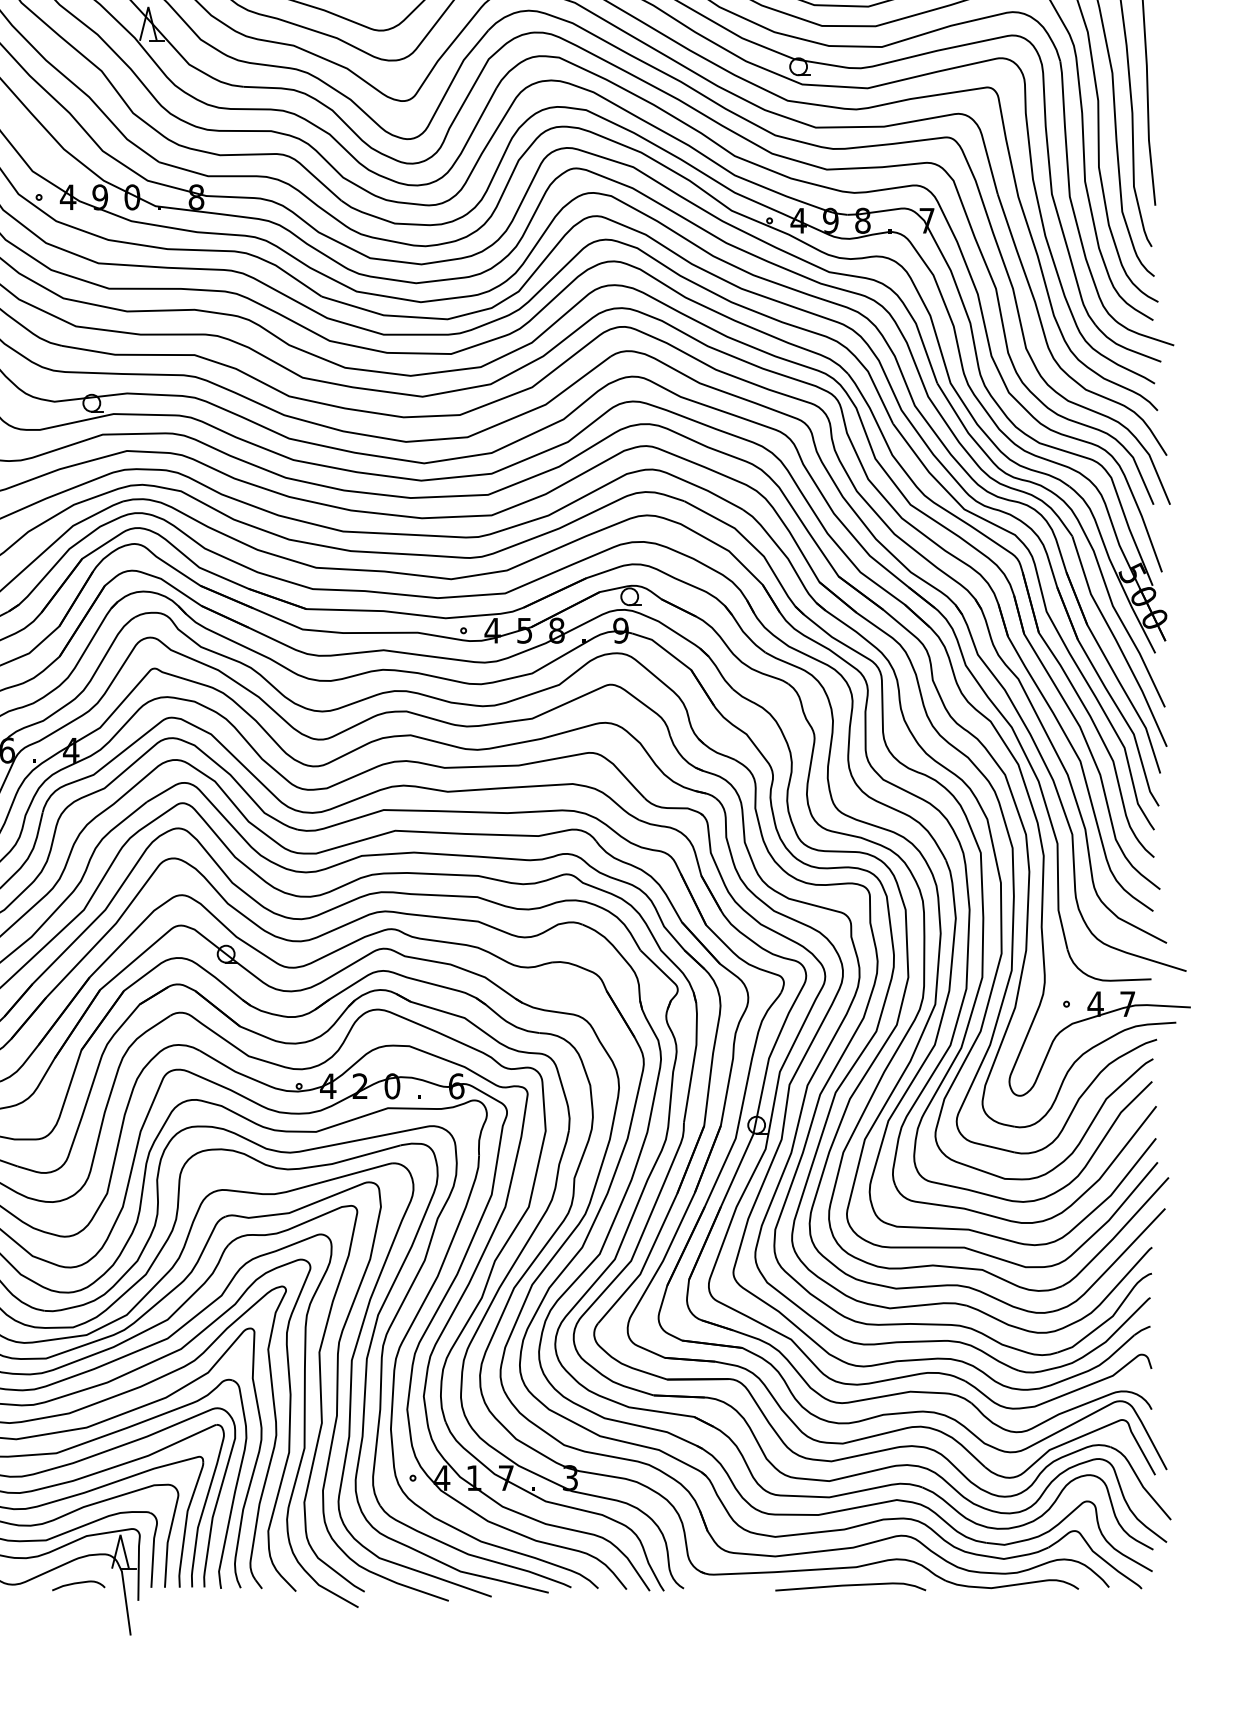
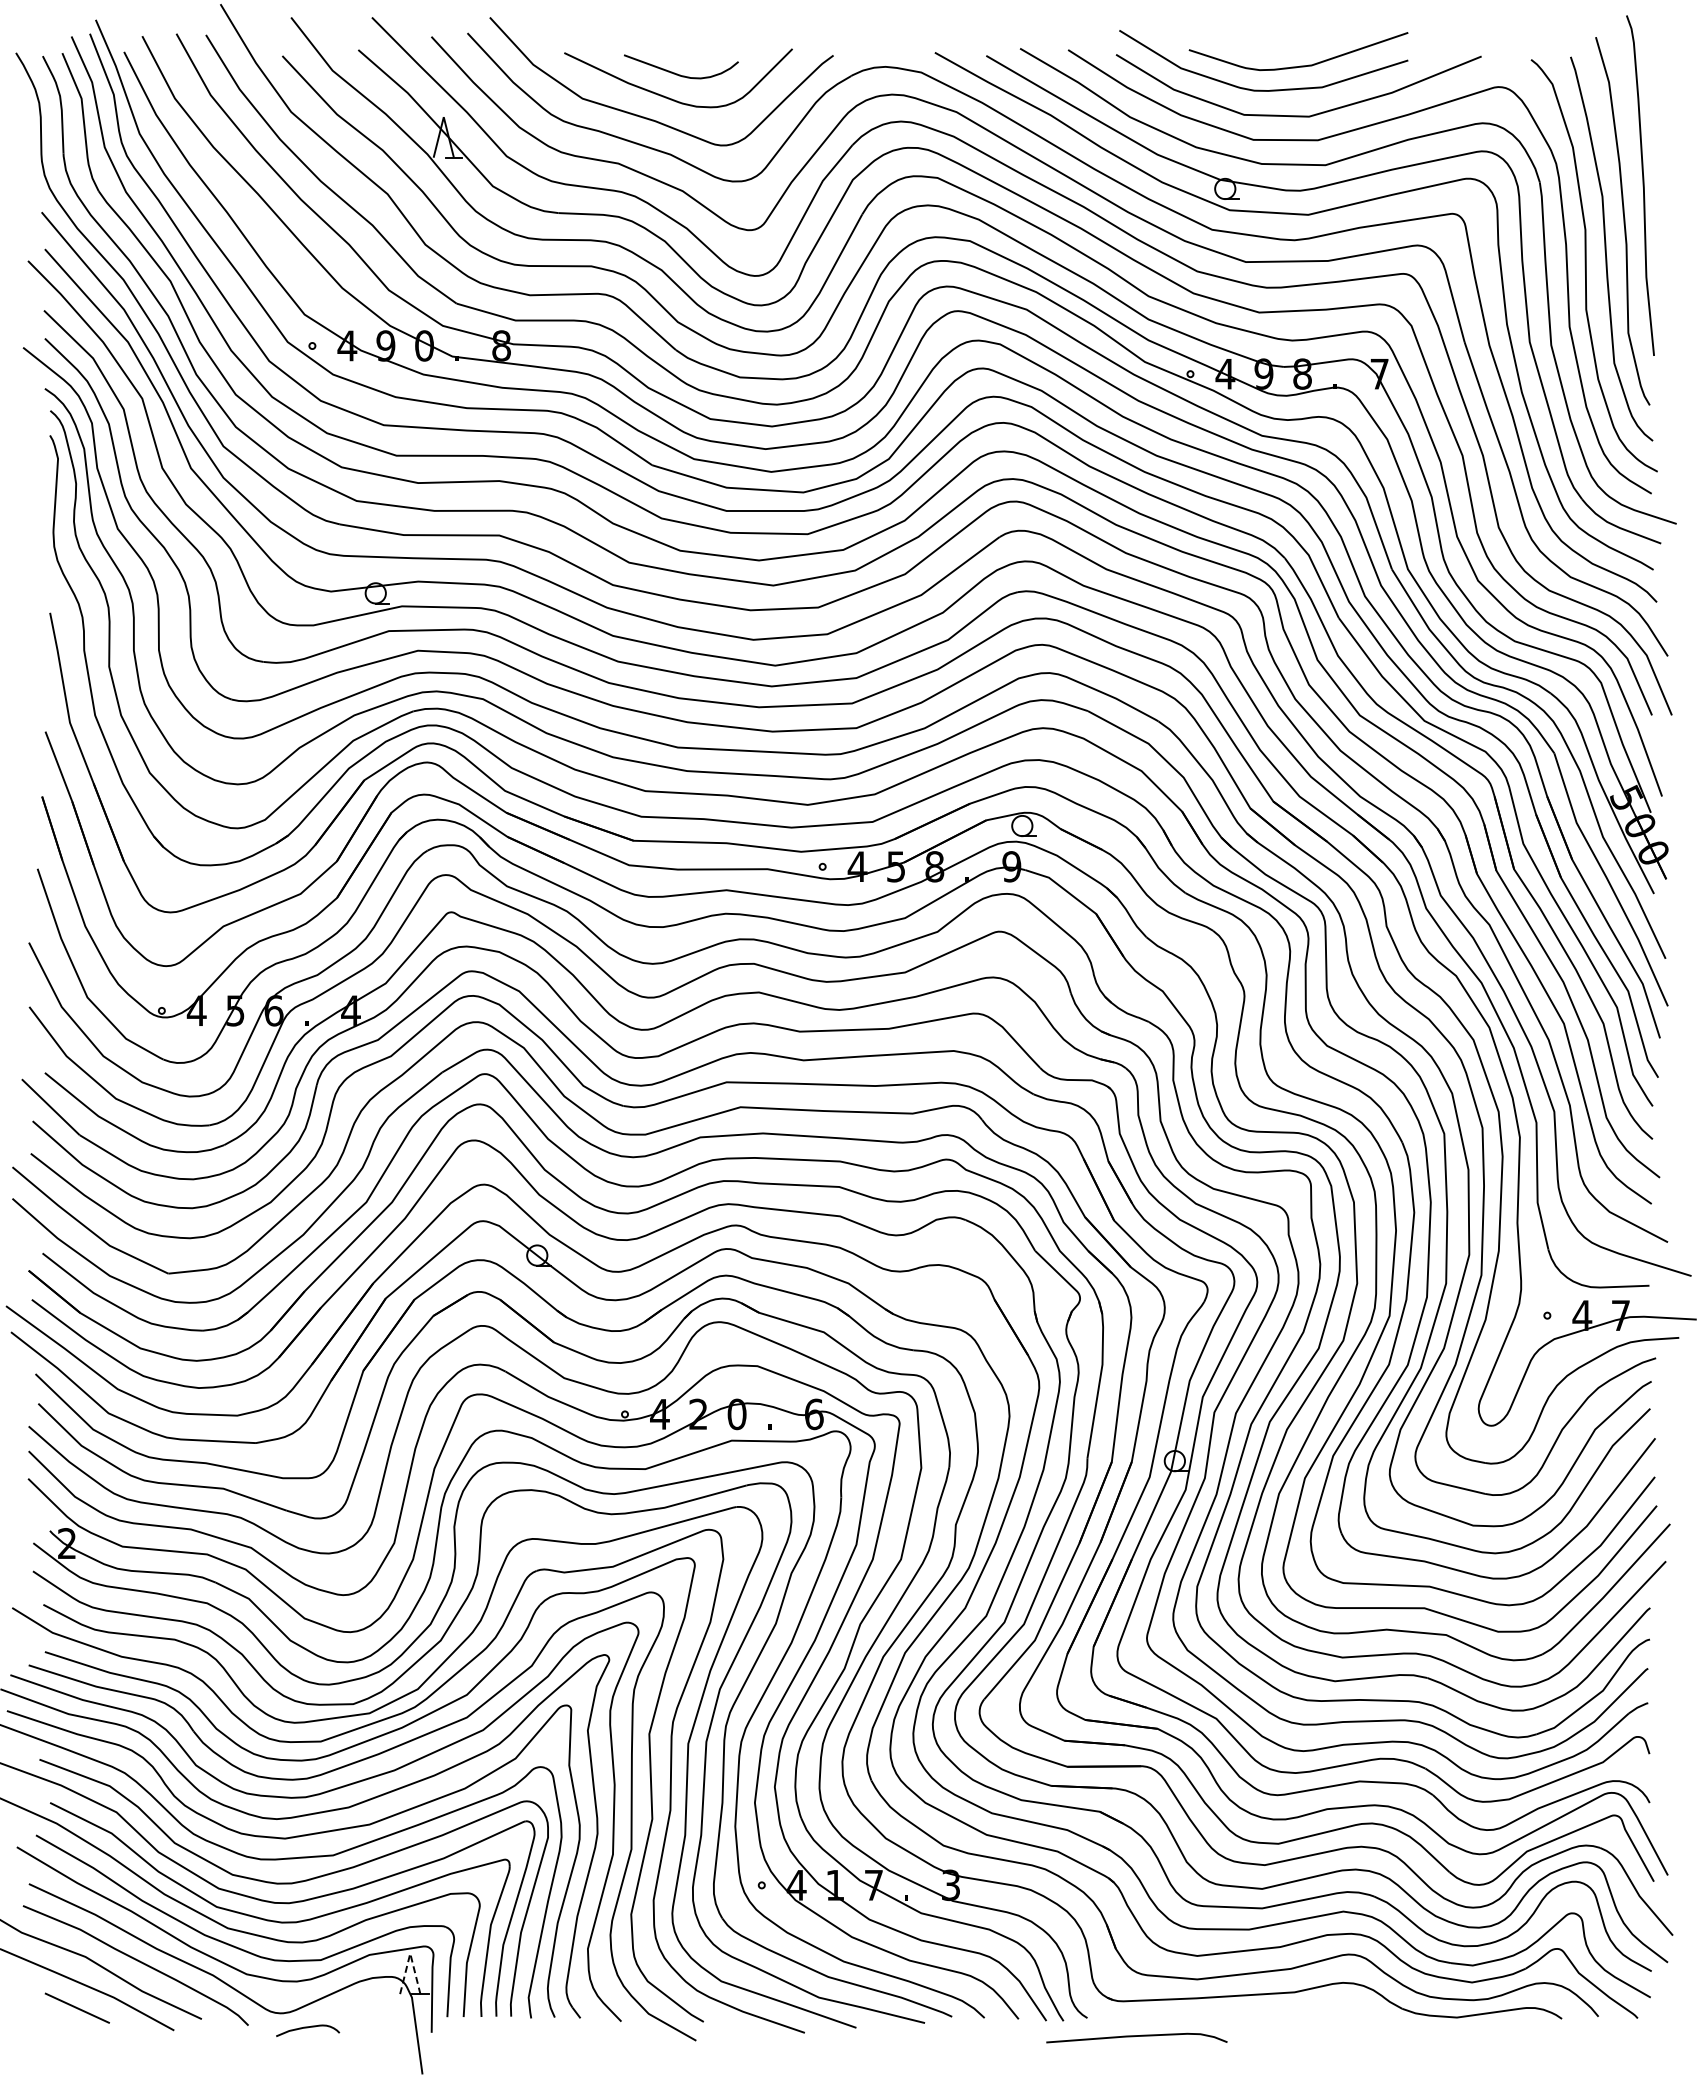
line: (120, 1534) -> (410, 1953), solid -> dashed
curve: (79, 1583) -> (308, 2028), moved
curve: (850, 1585) -> (1136, 2036), moved

